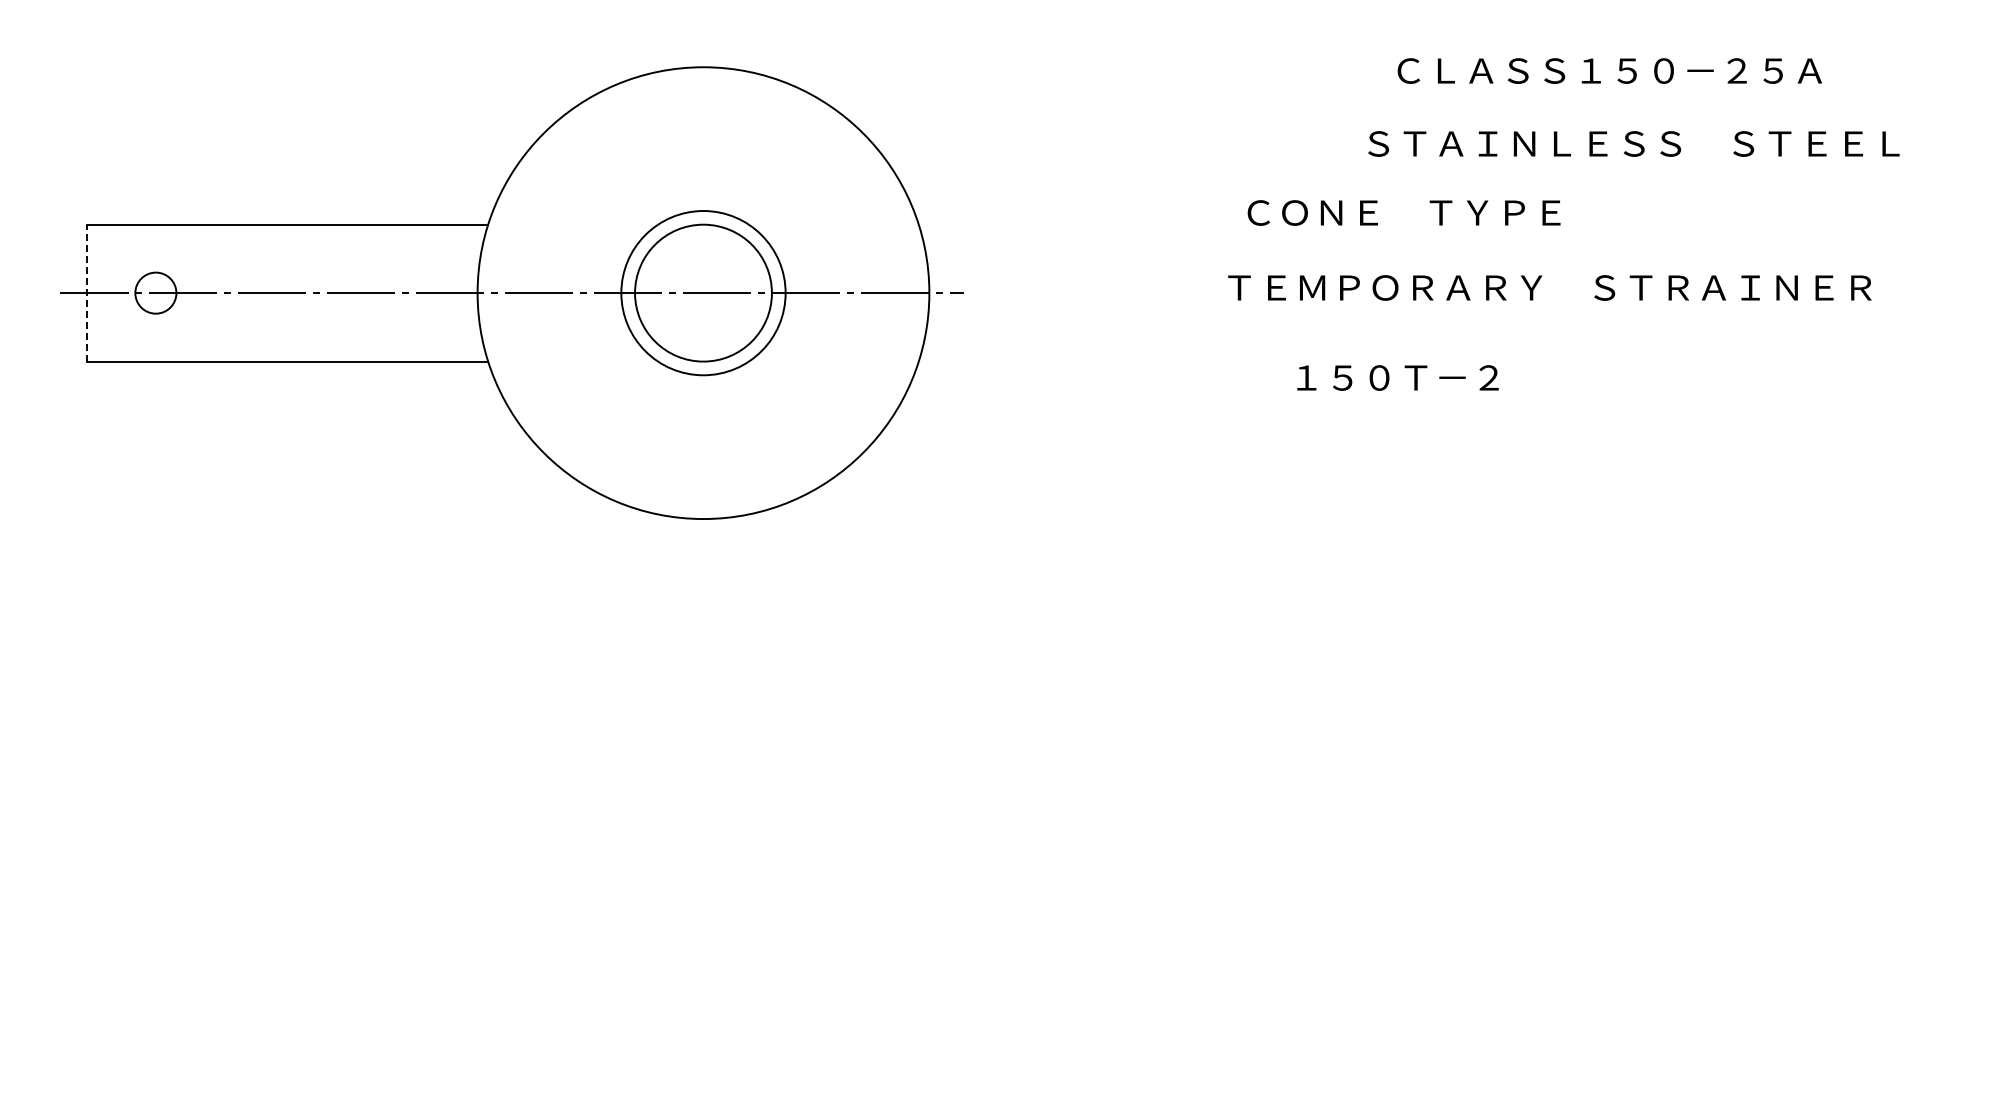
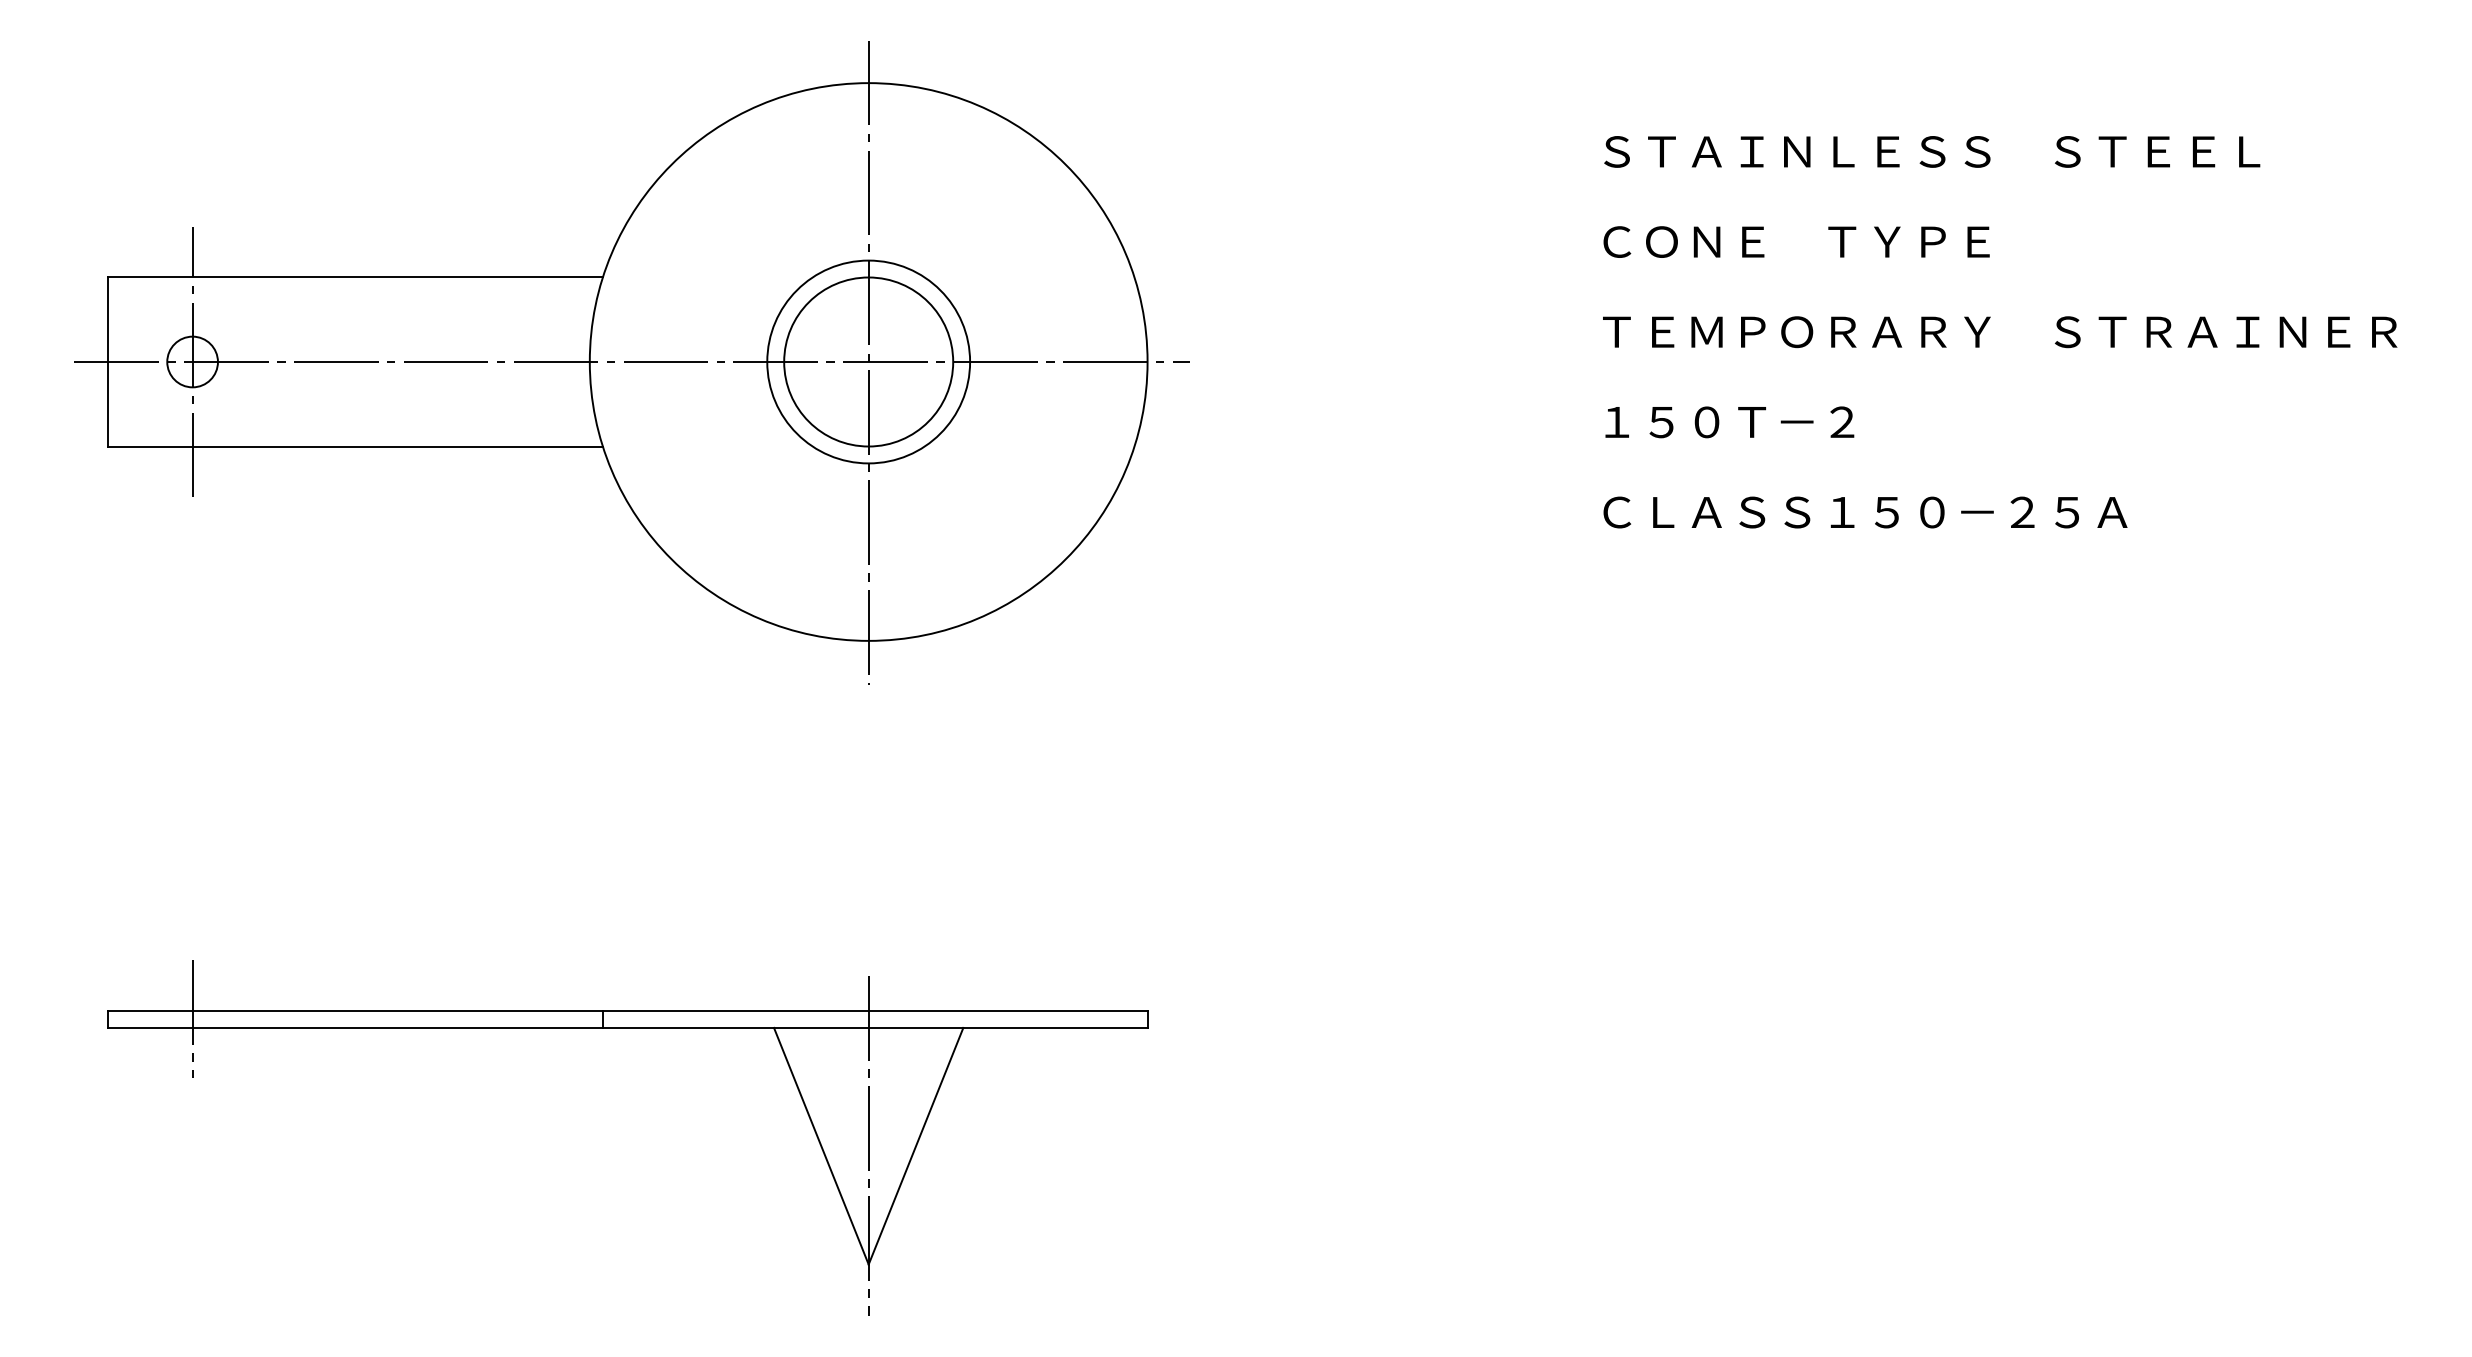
text: (1609, 70) -> (1865, 511), moved
text: (1633, 143) -> (1931, 151), moved
text: (1403, 212) -> (1795, 241), moved
text: (1549, 287) -> (1999, 331), moved
line: (87, 292) -> (108, 361), dashed -> solid
line: (155, 292) -> (192, 361), added
line: (703, 293) -> (868, 362), added
text: (1397, 377) -> (1729, 421), moved
part: (507, 833) -> (626, 1029), added

